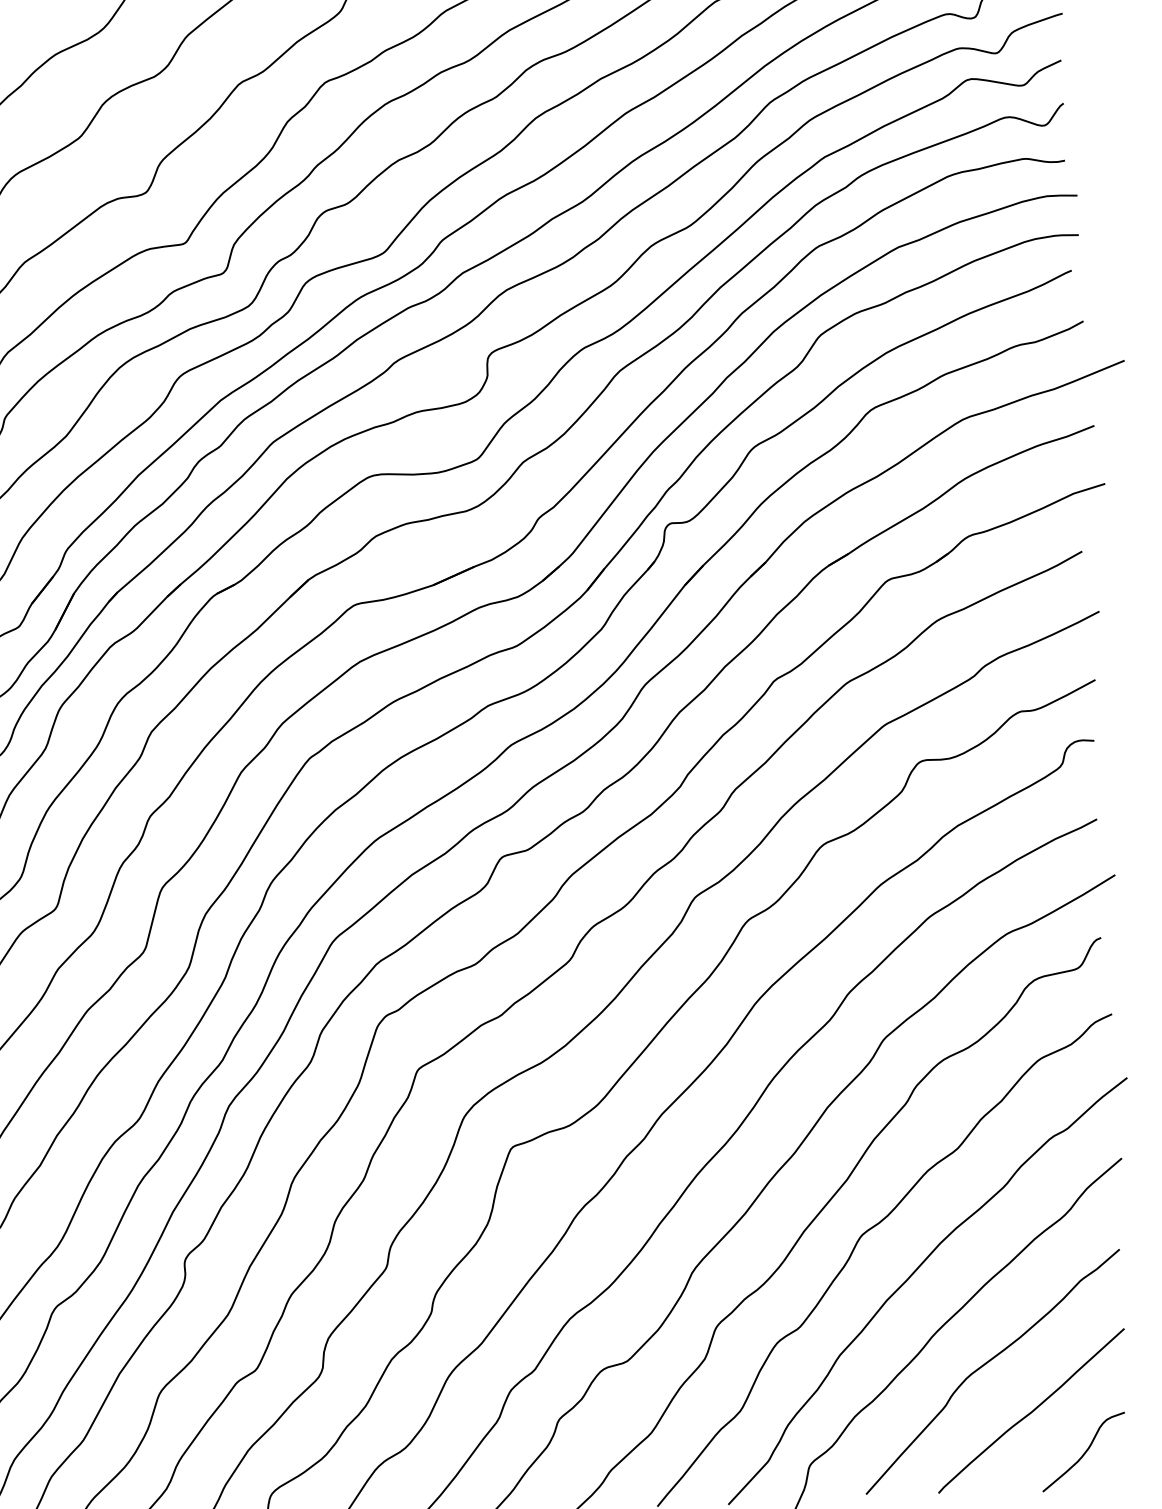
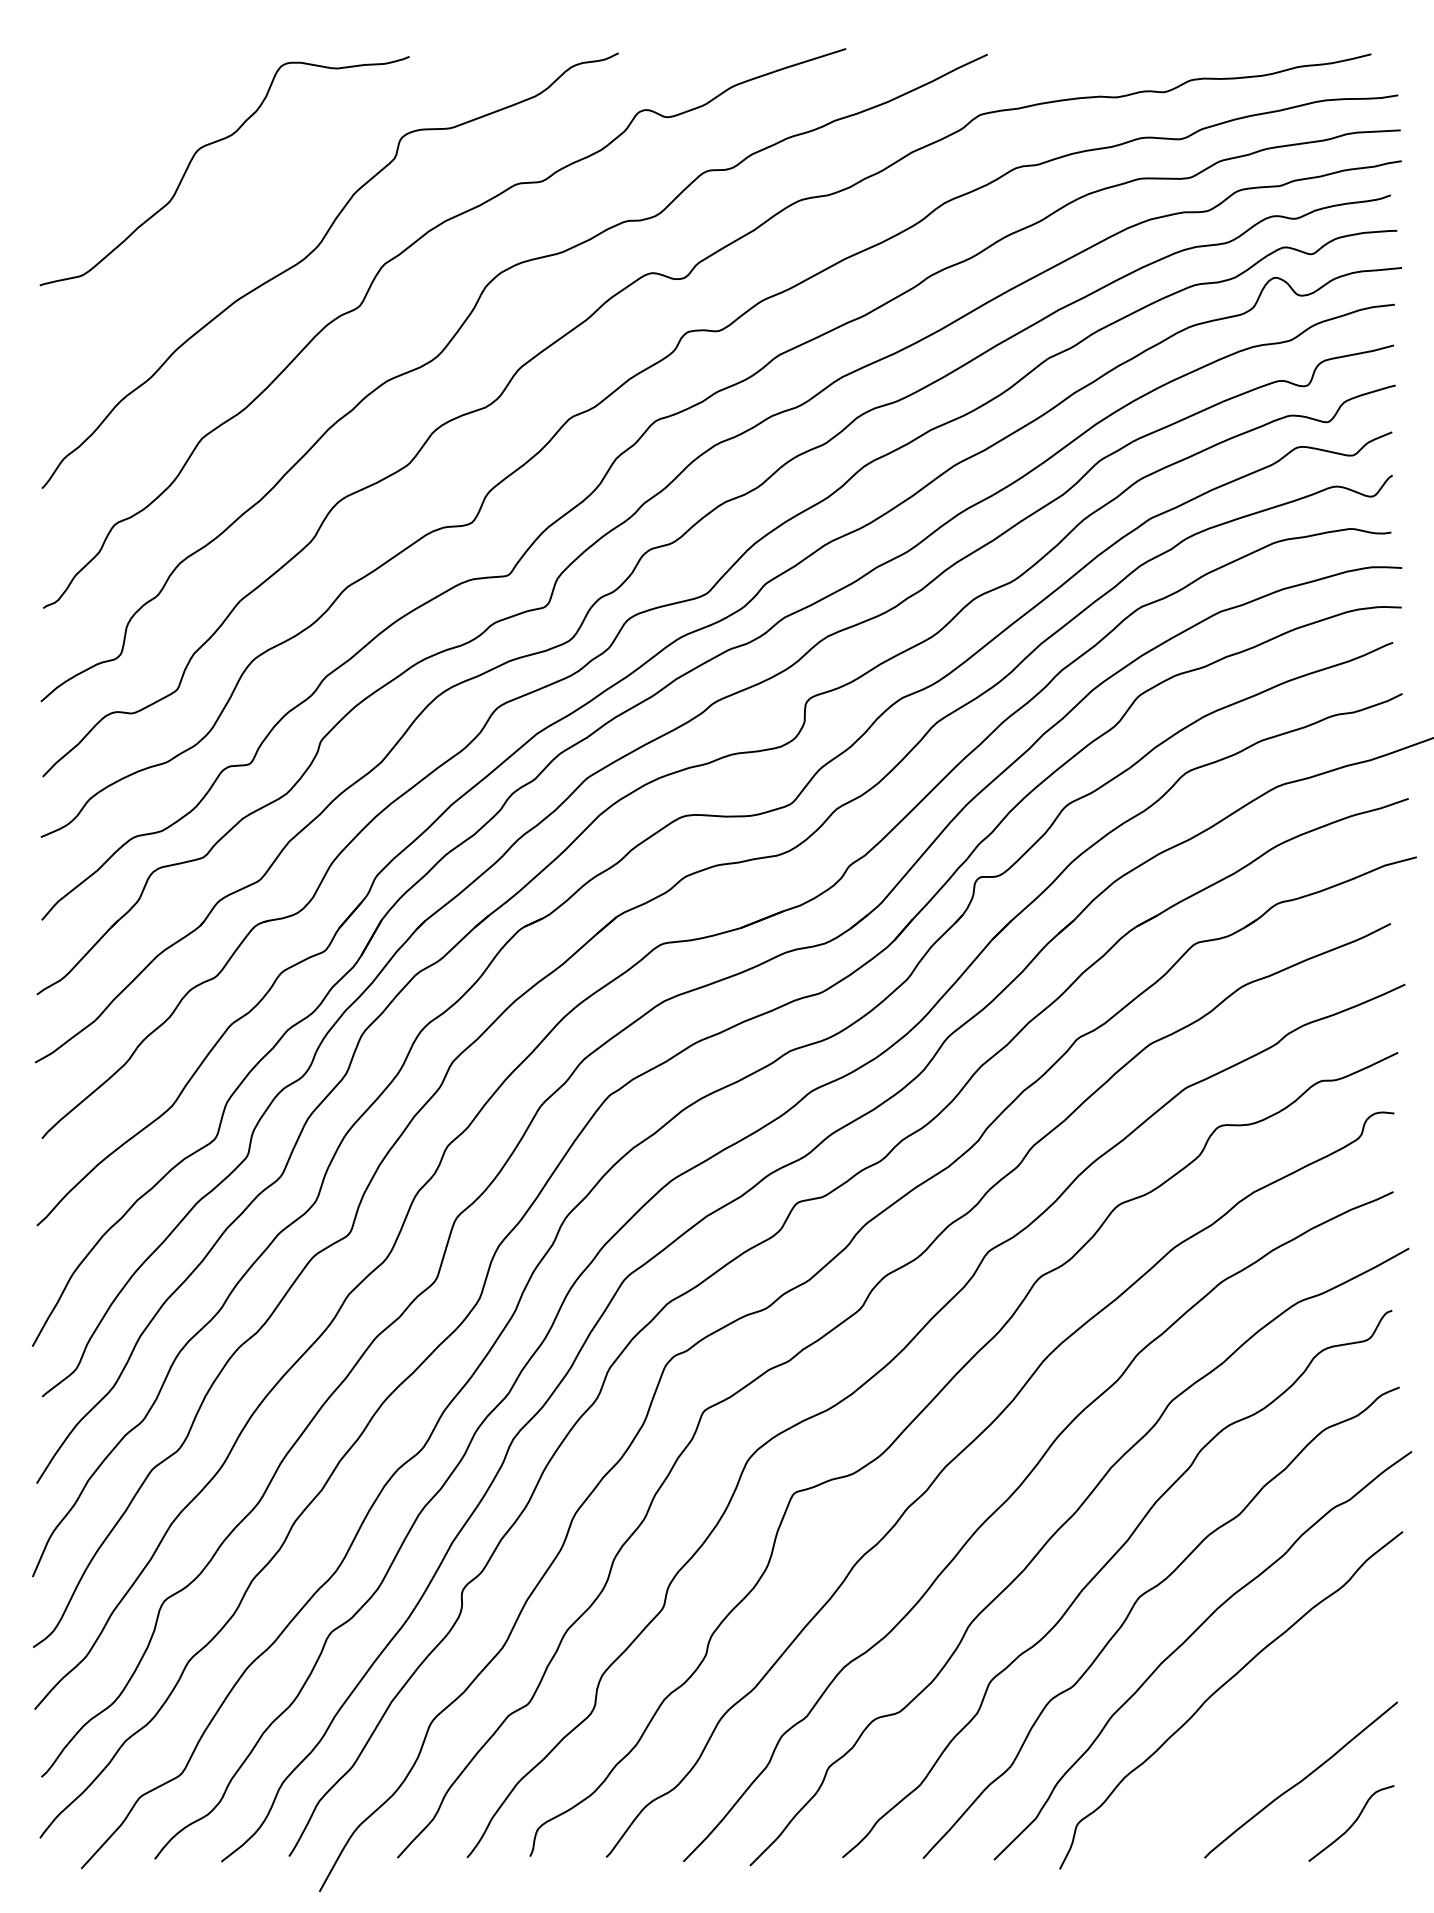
curve: (986, 1364) -> (1258, 1731), removed

